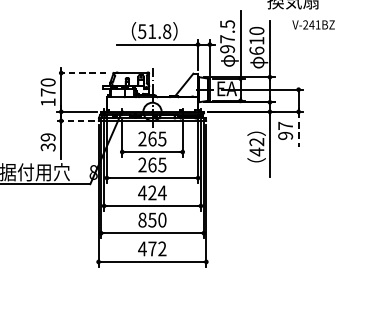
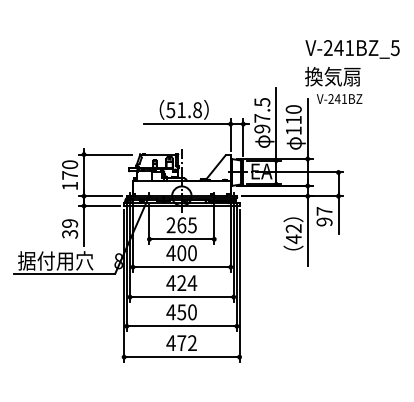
text: (313, 24) -> (339, 98), moved
text: (256, 50) -> (293, 130), 610 -> 110
line: (81, 72) -> (105, 154), dashed -> solid
line: (75, 120) -> (99, 205), dashed -> solid
line: (298, 129) -> (338, 215), dashed -> solid
text: (152, 165) -> (181, 253), 265 -> 400
text: (141, 220) -> (170, 312), 850 -> 450

